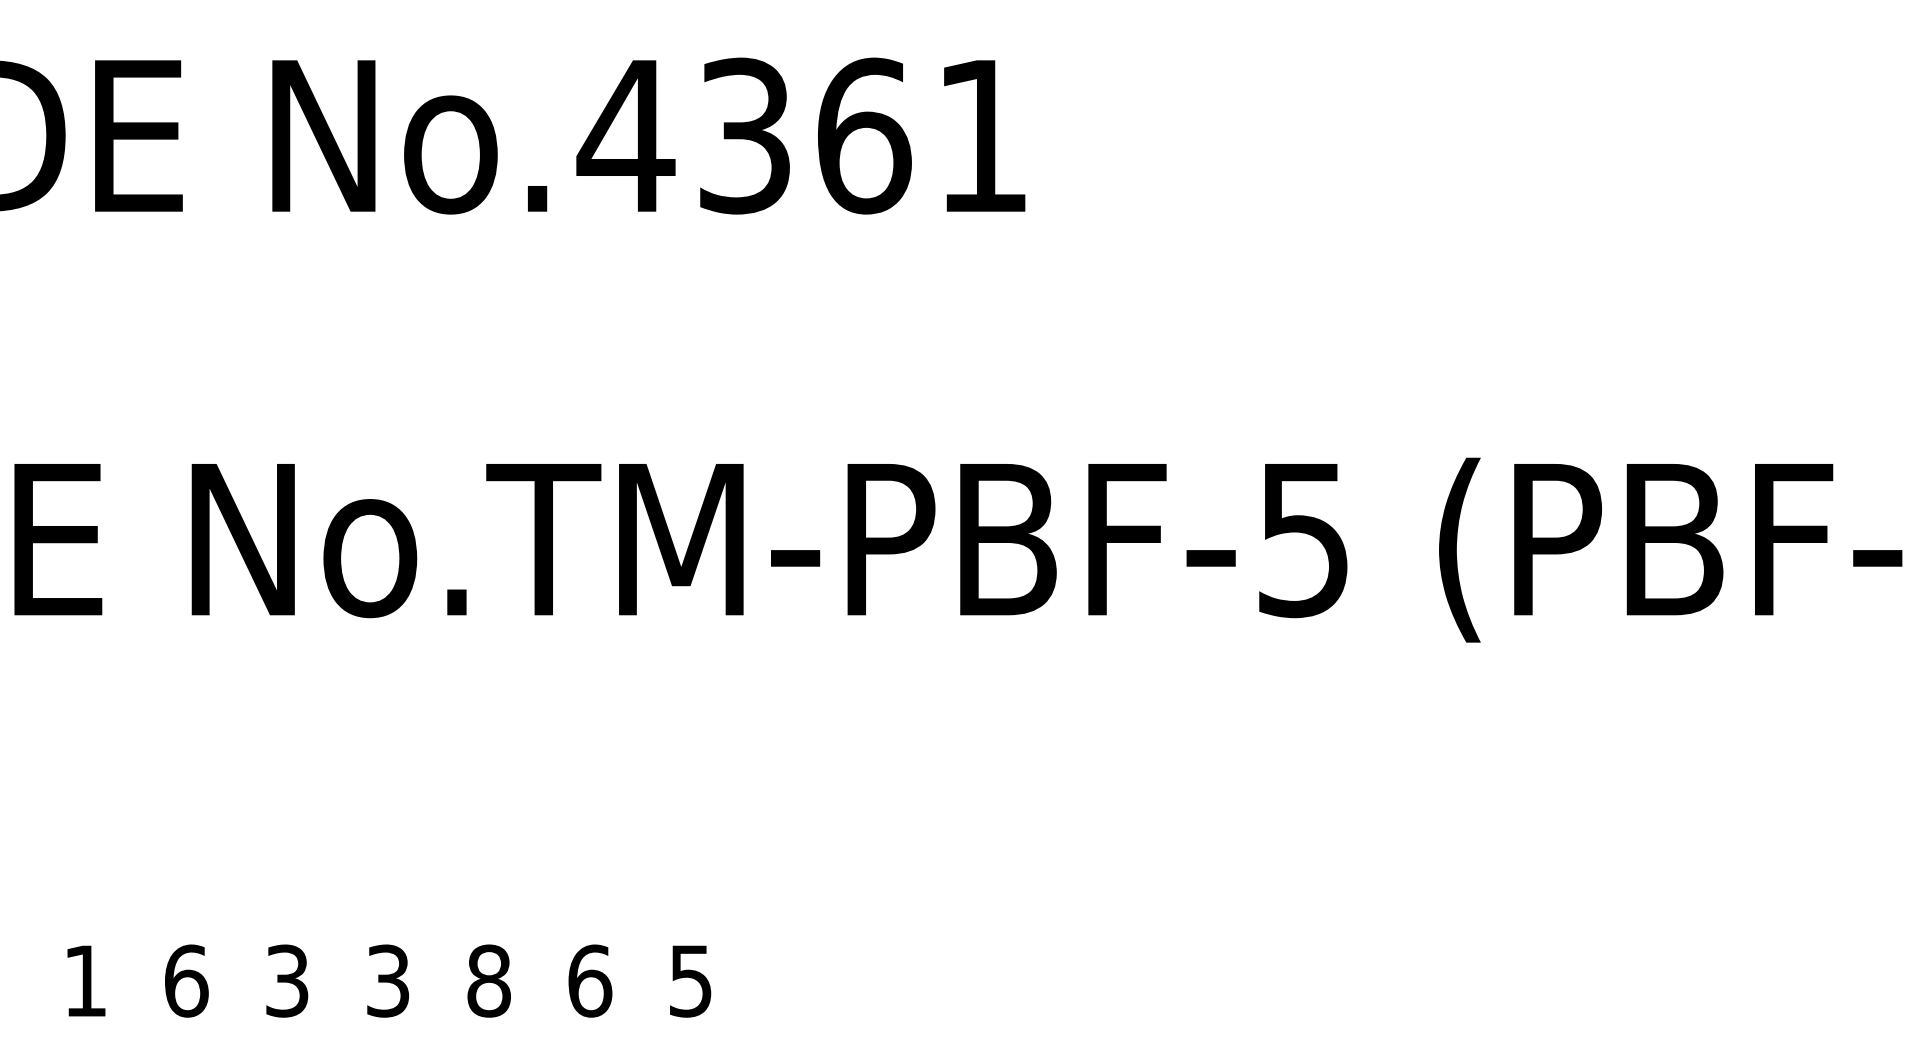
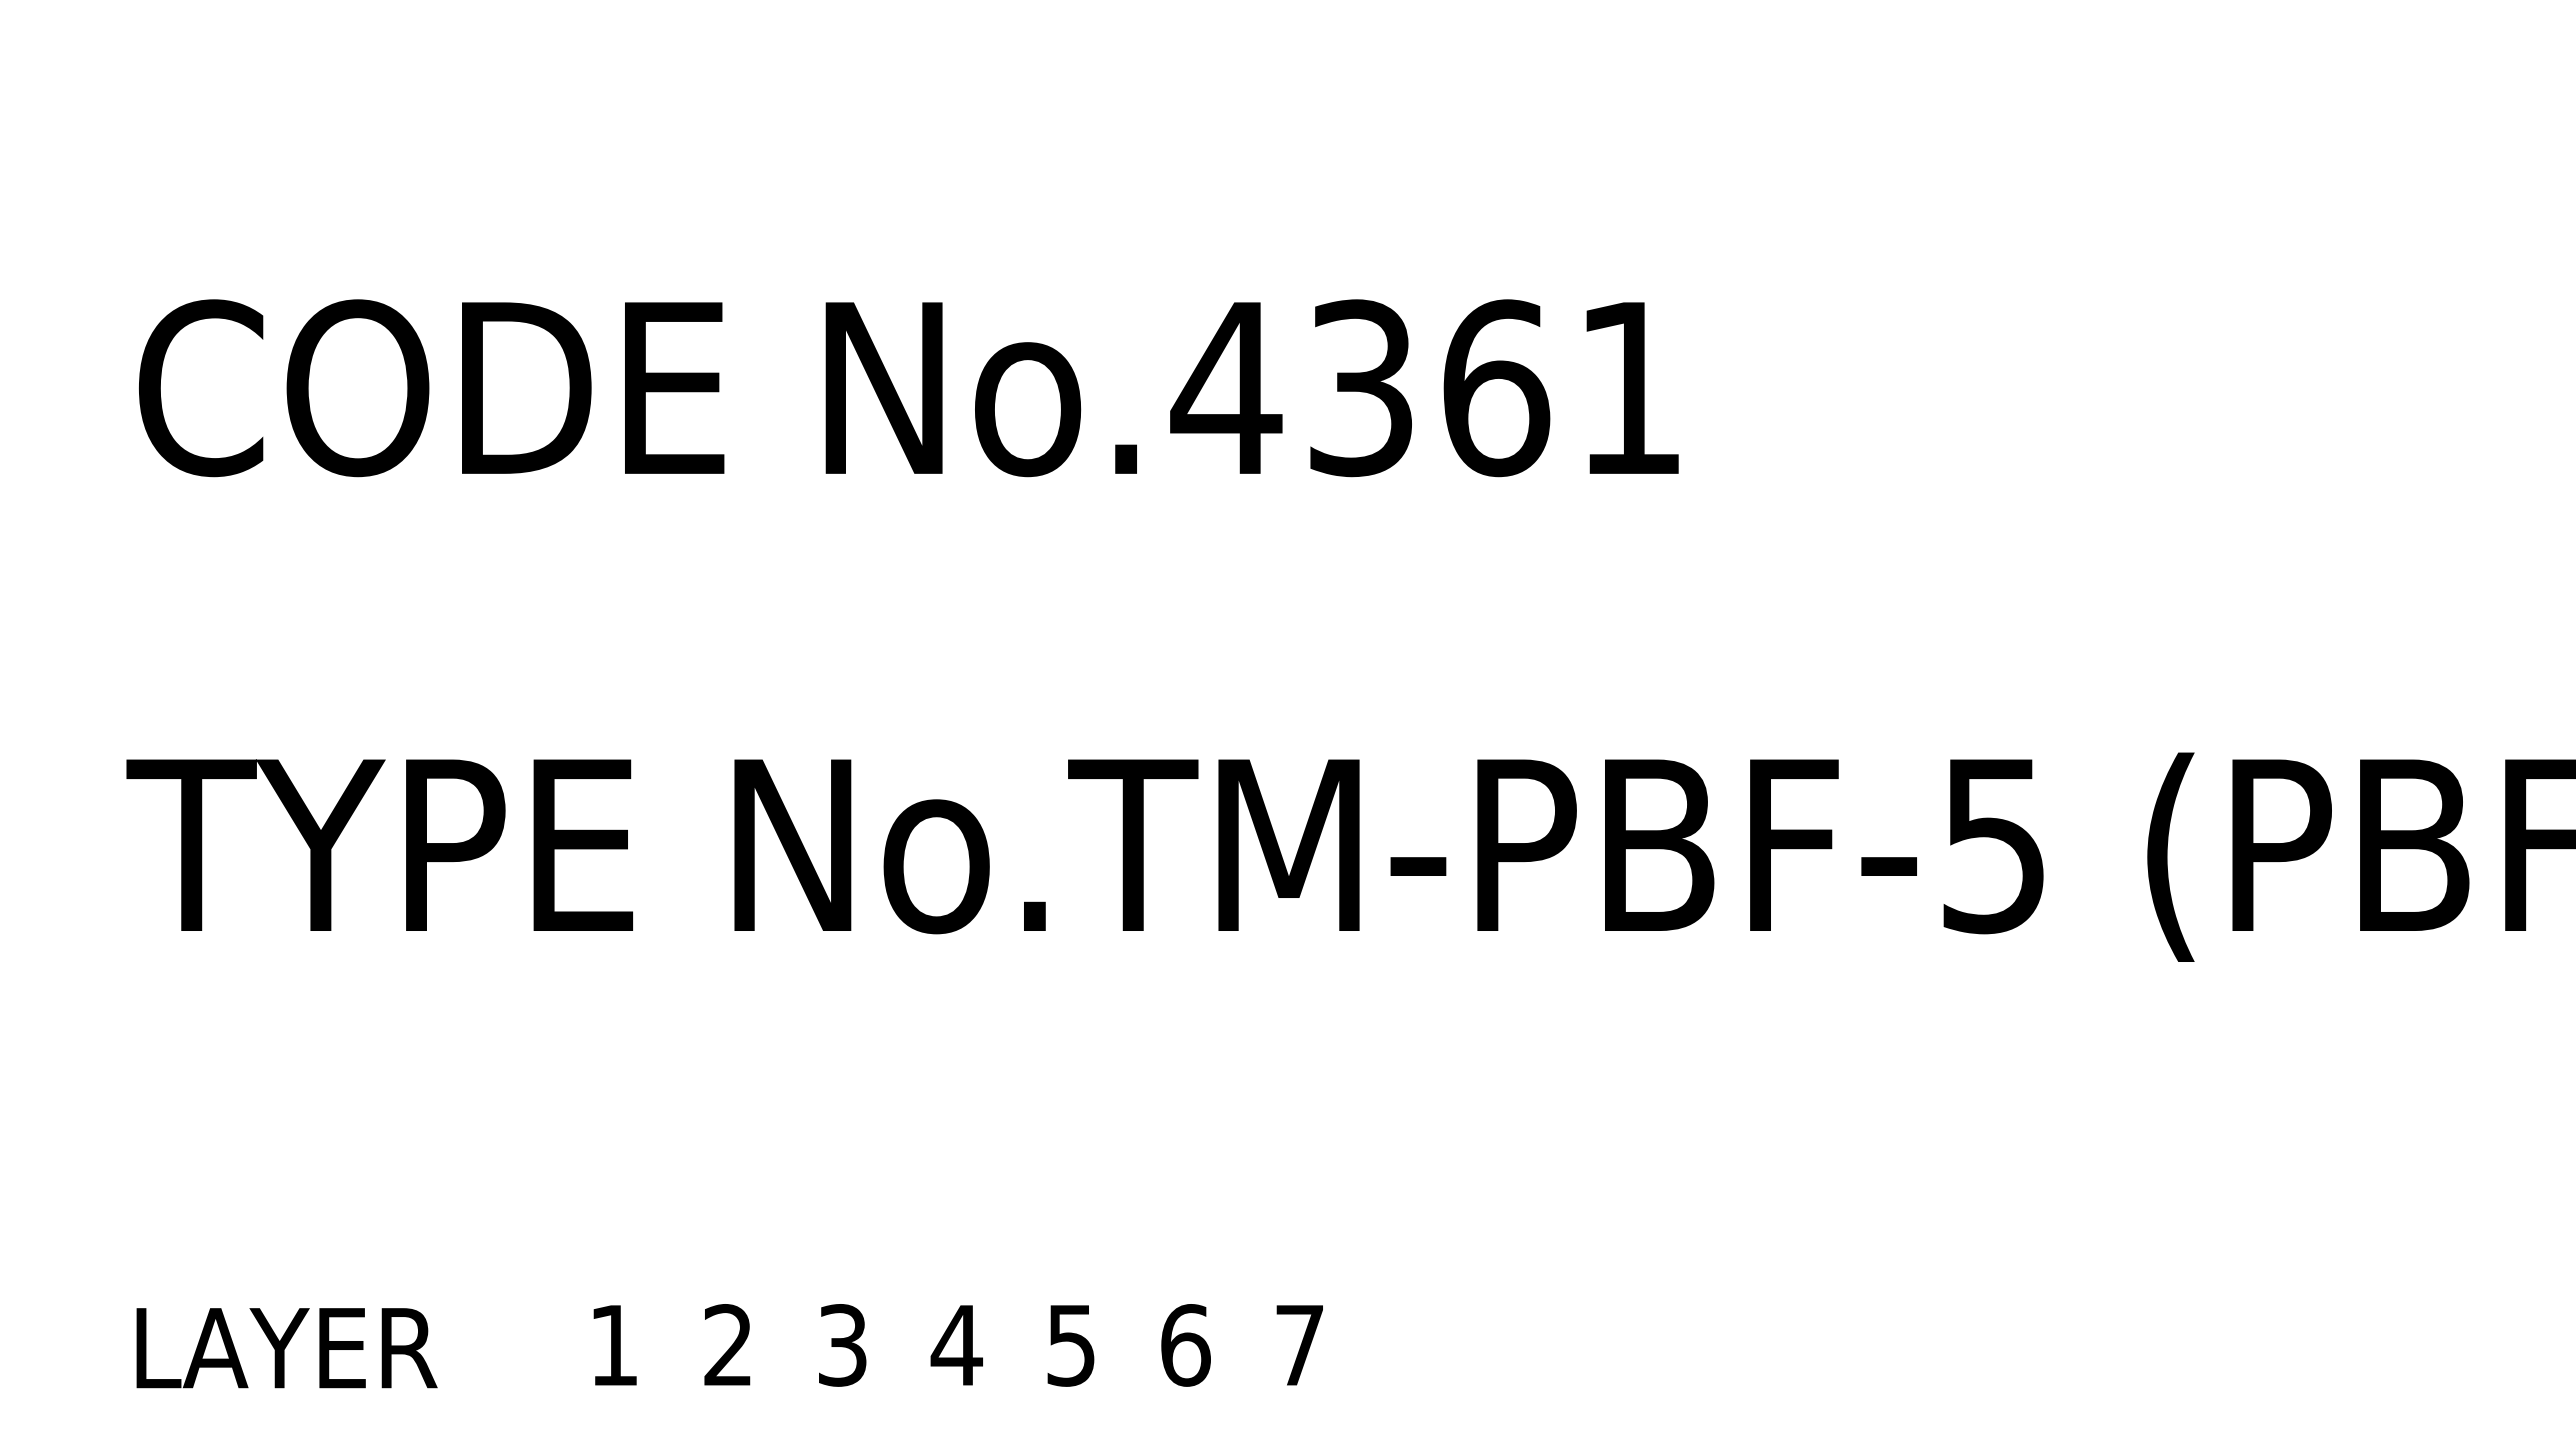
text: (186, 981) -> (728, 1345), 6 -> 2
text: (387, 981) -> (956, 1345), 3 -> 4
text: (489, 981) -> (1071, 1345), 8 -> 5
text: (690, 981) -> (1299, 1345), 5 -> 7

